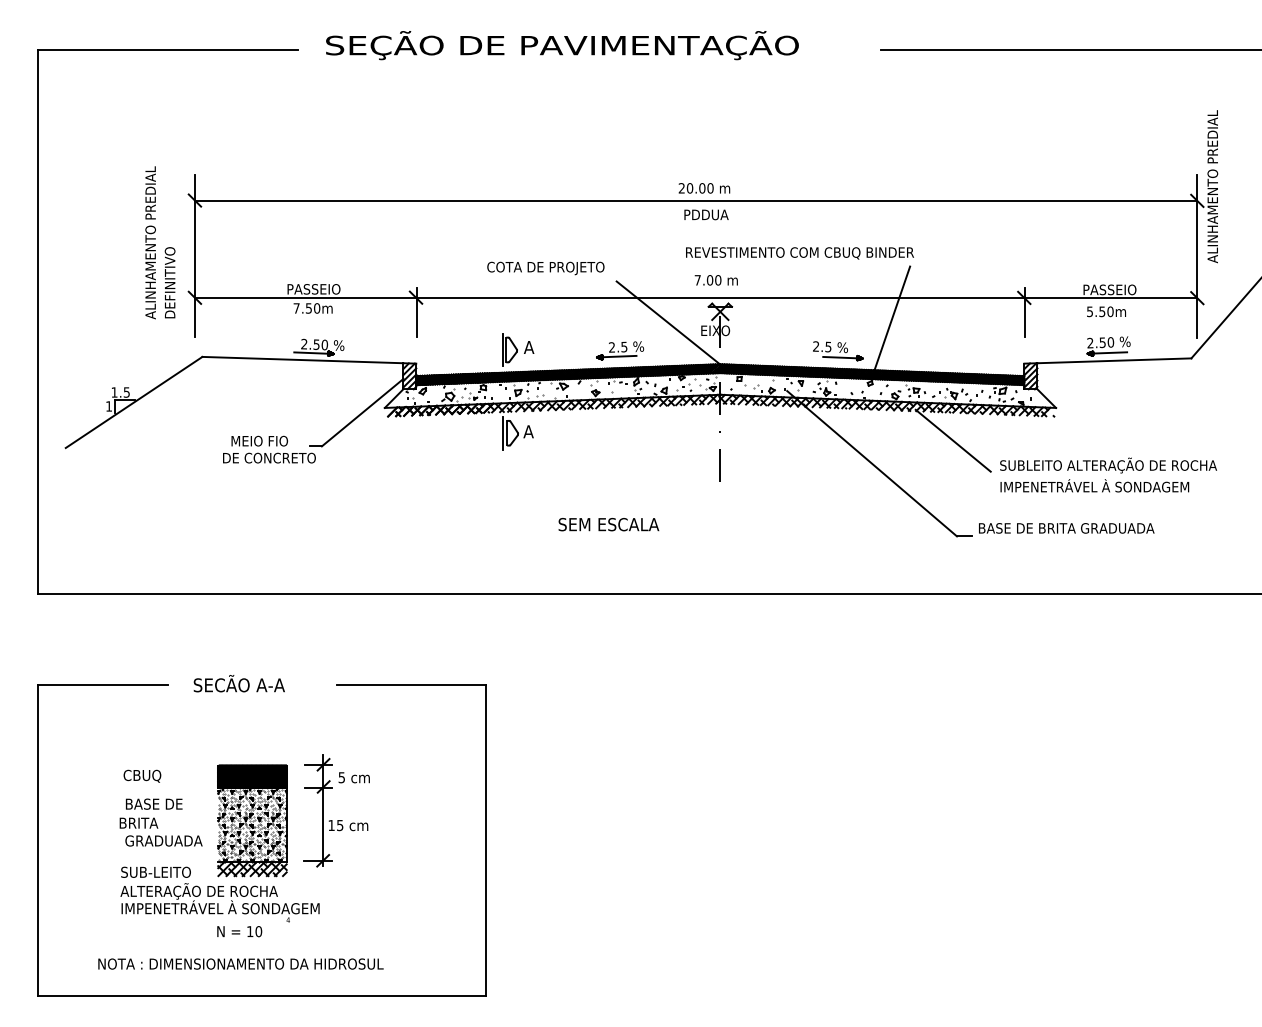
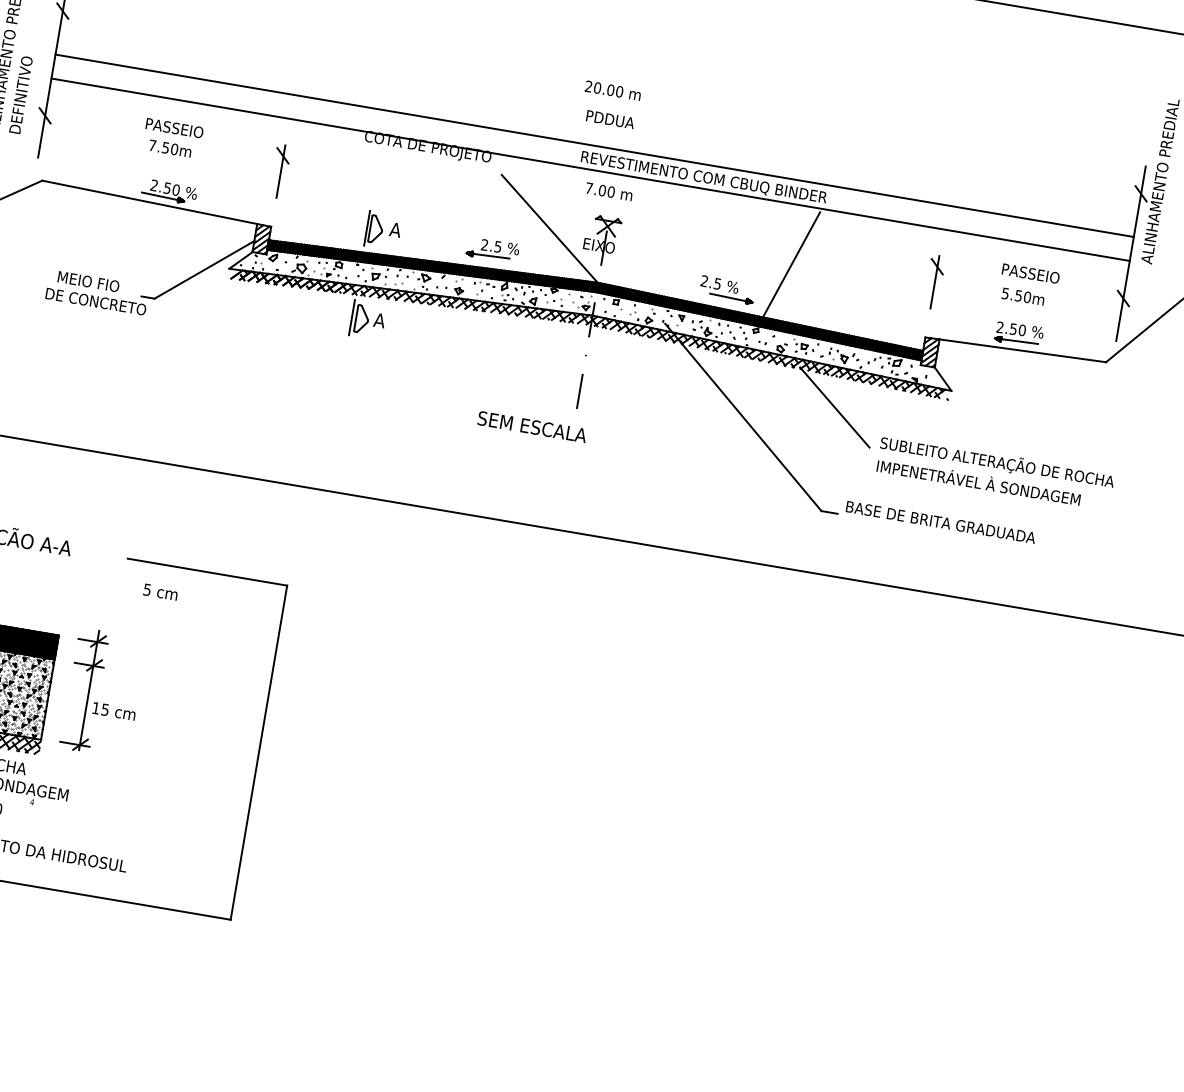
line: (696, 200) -> (595, 145), moved
line: (696, 298) -> (590, 170), moved
text: (608, 524) -> (531, 426), moved
text: (353, 777) -> (159, 591), moved

